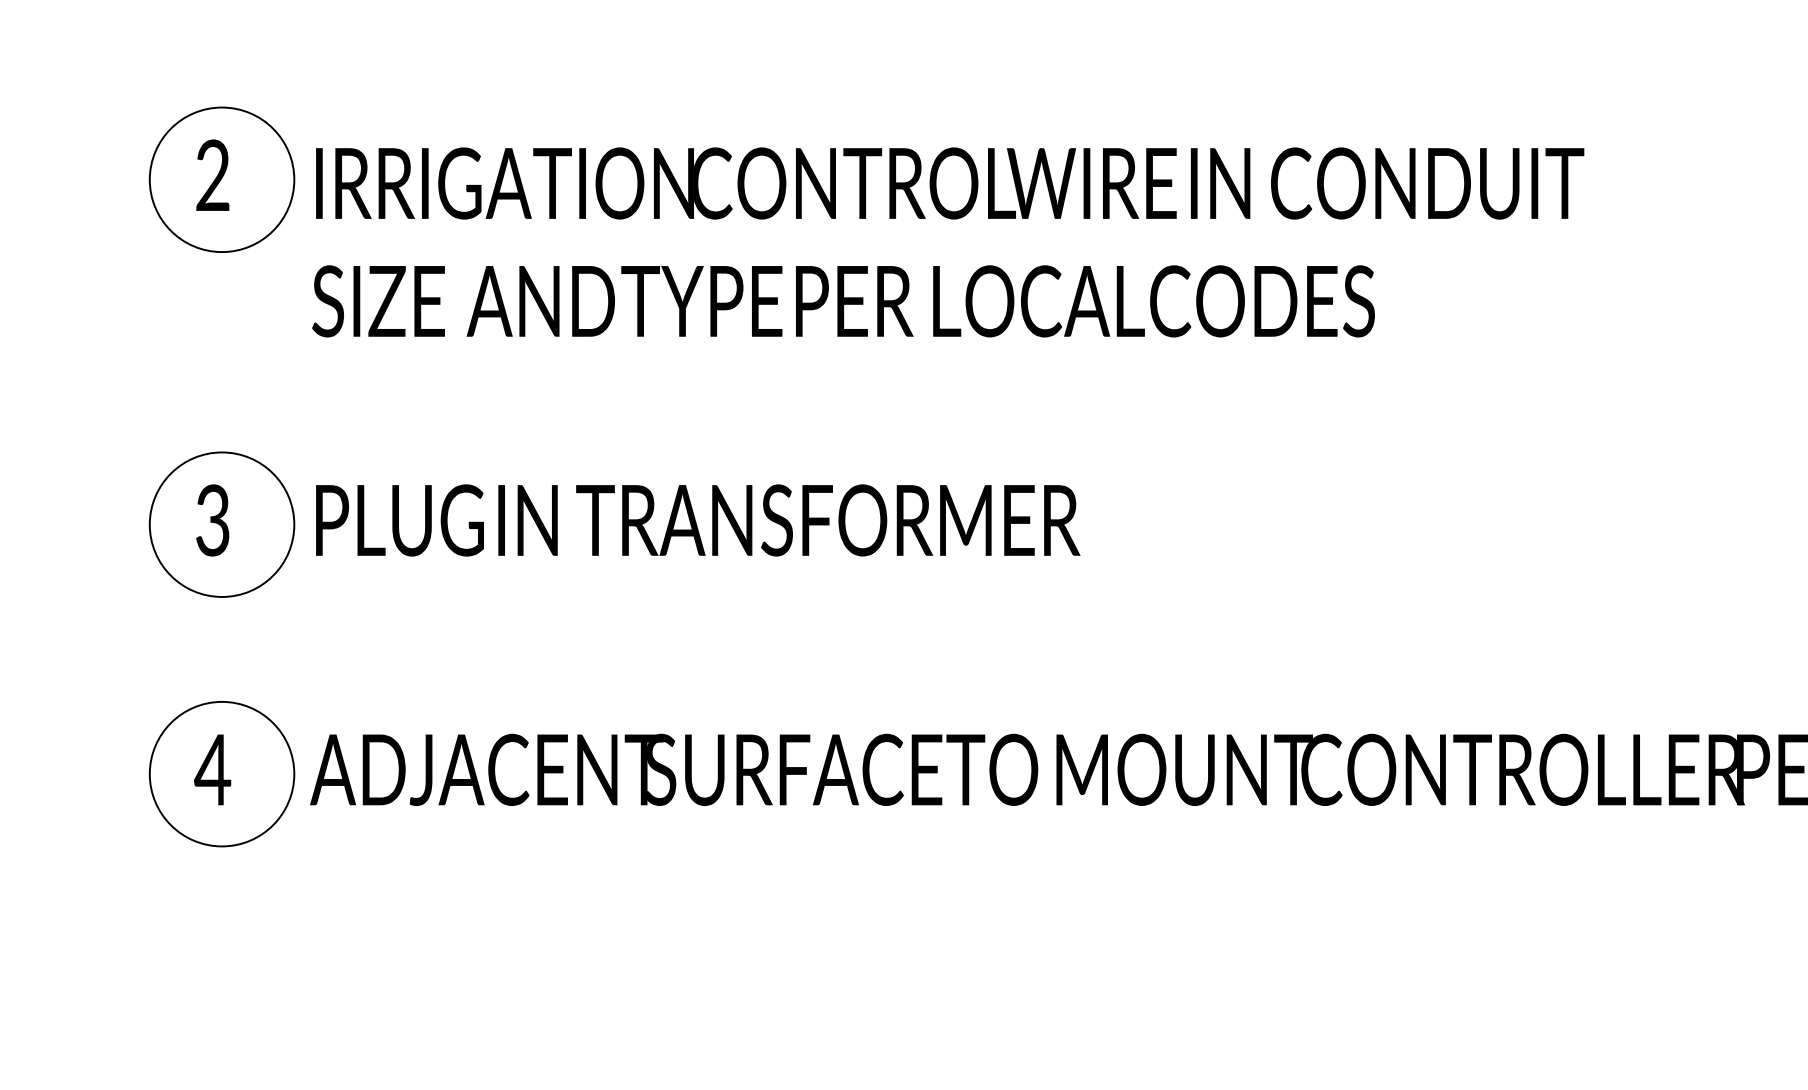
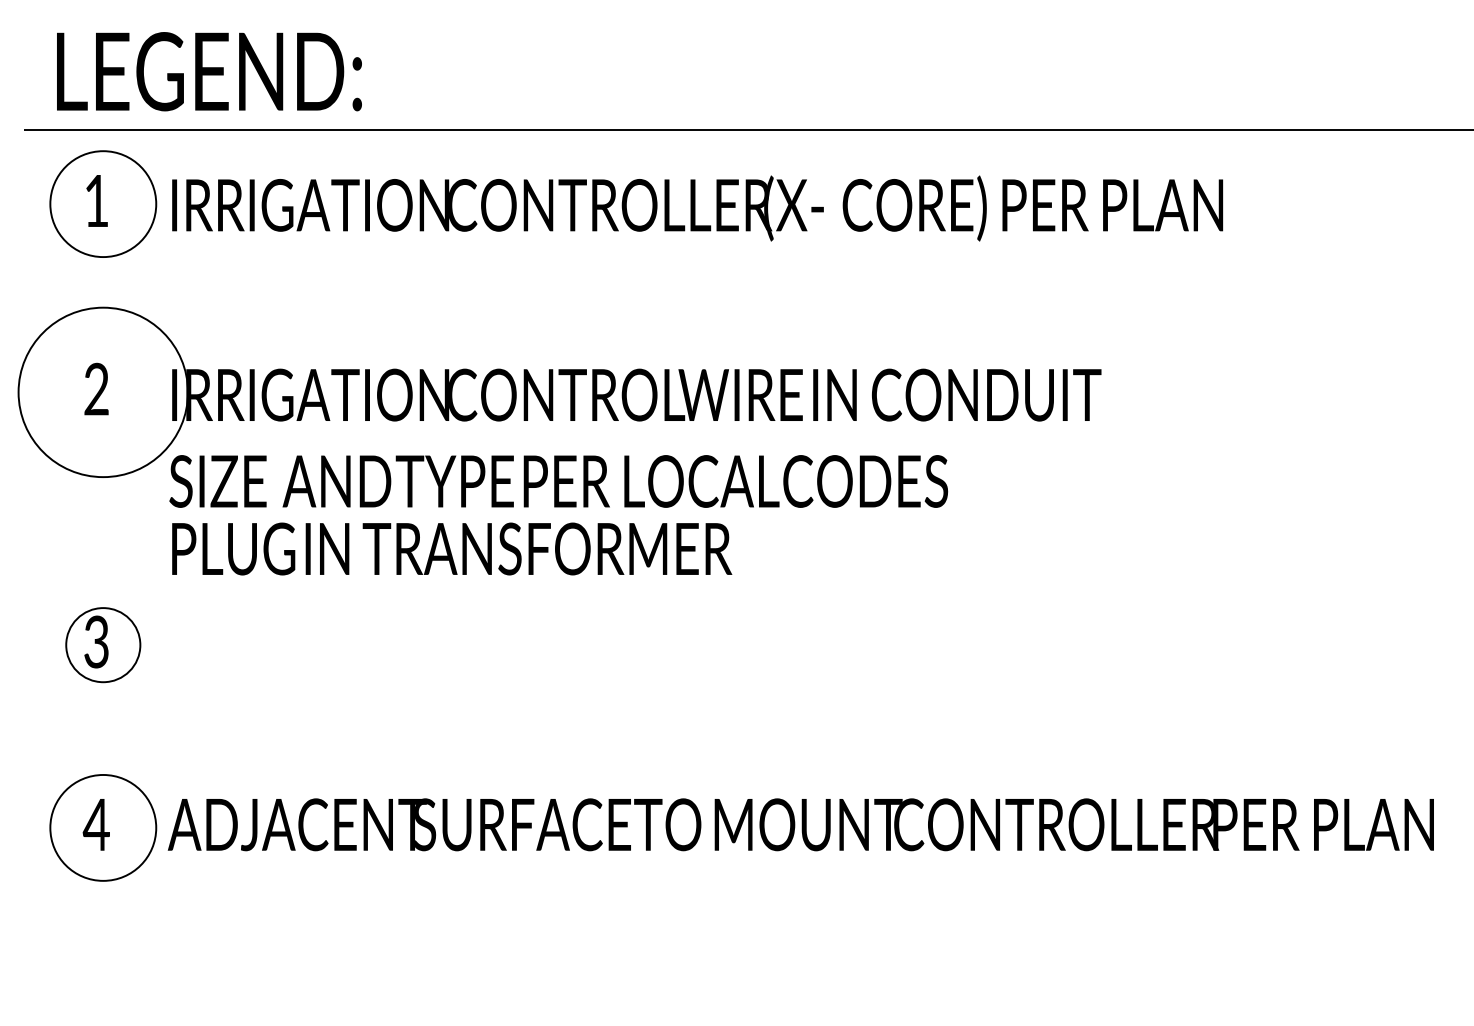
circle: (222, 179) -> (103, 392), size x1.6
text: (698, 519) -> (452, 548), moved
circle: (222, 525) -> (103, 645), size x0.7

